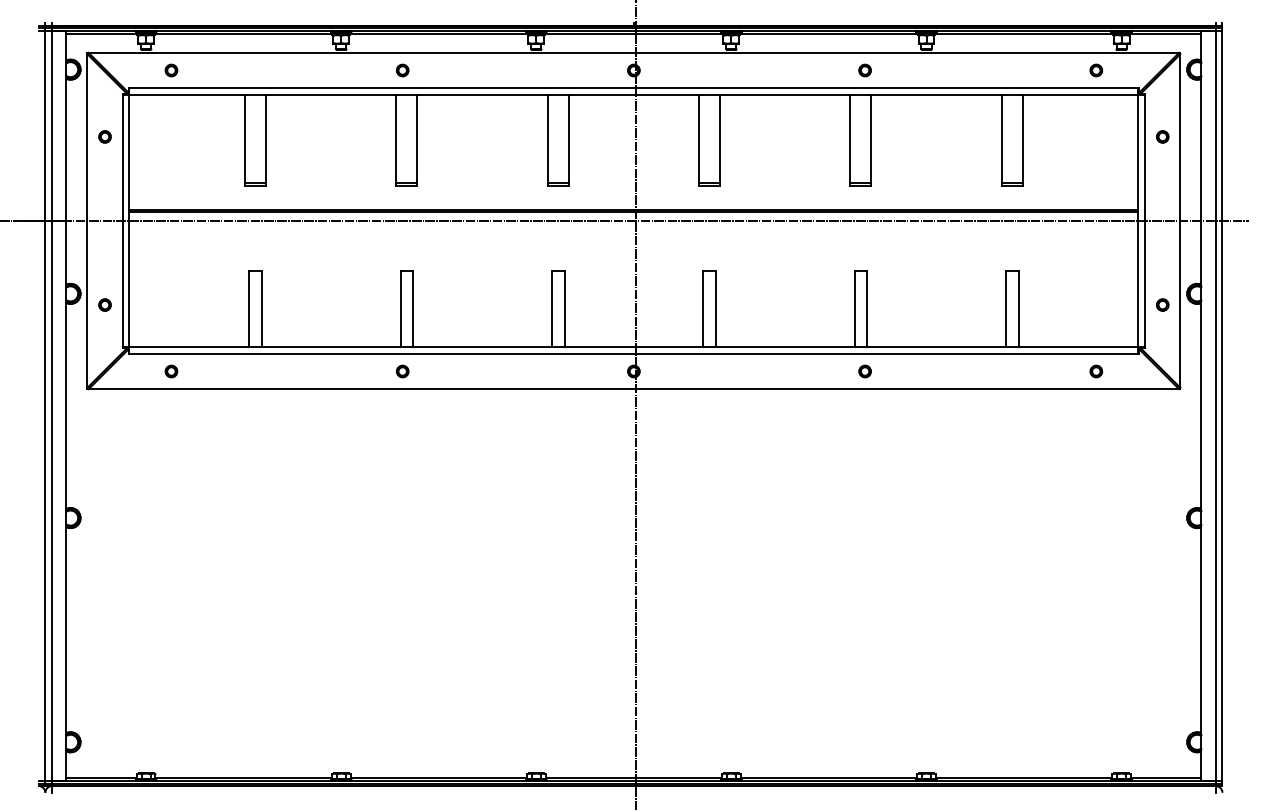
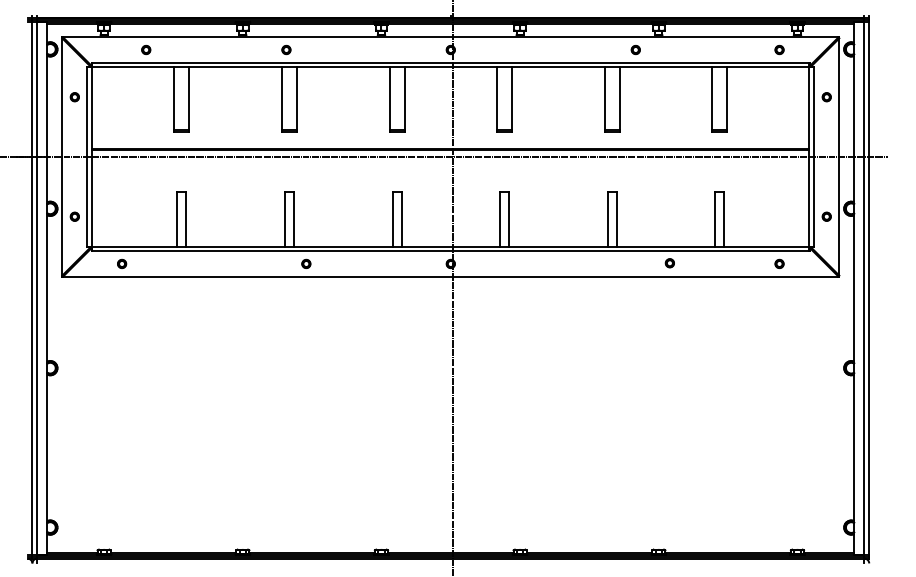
part: (171, 70) -> (146, 49), moved
part: (864, 70) -> (635, 49), moved
part: (402, 371) -> (306, 263), moved
part: (864, 371) -> (669, 263), moved

